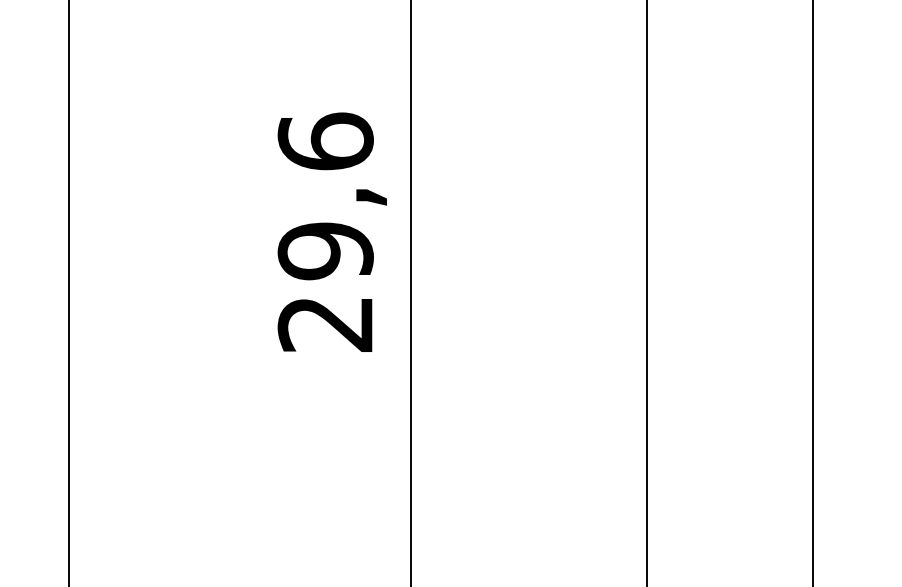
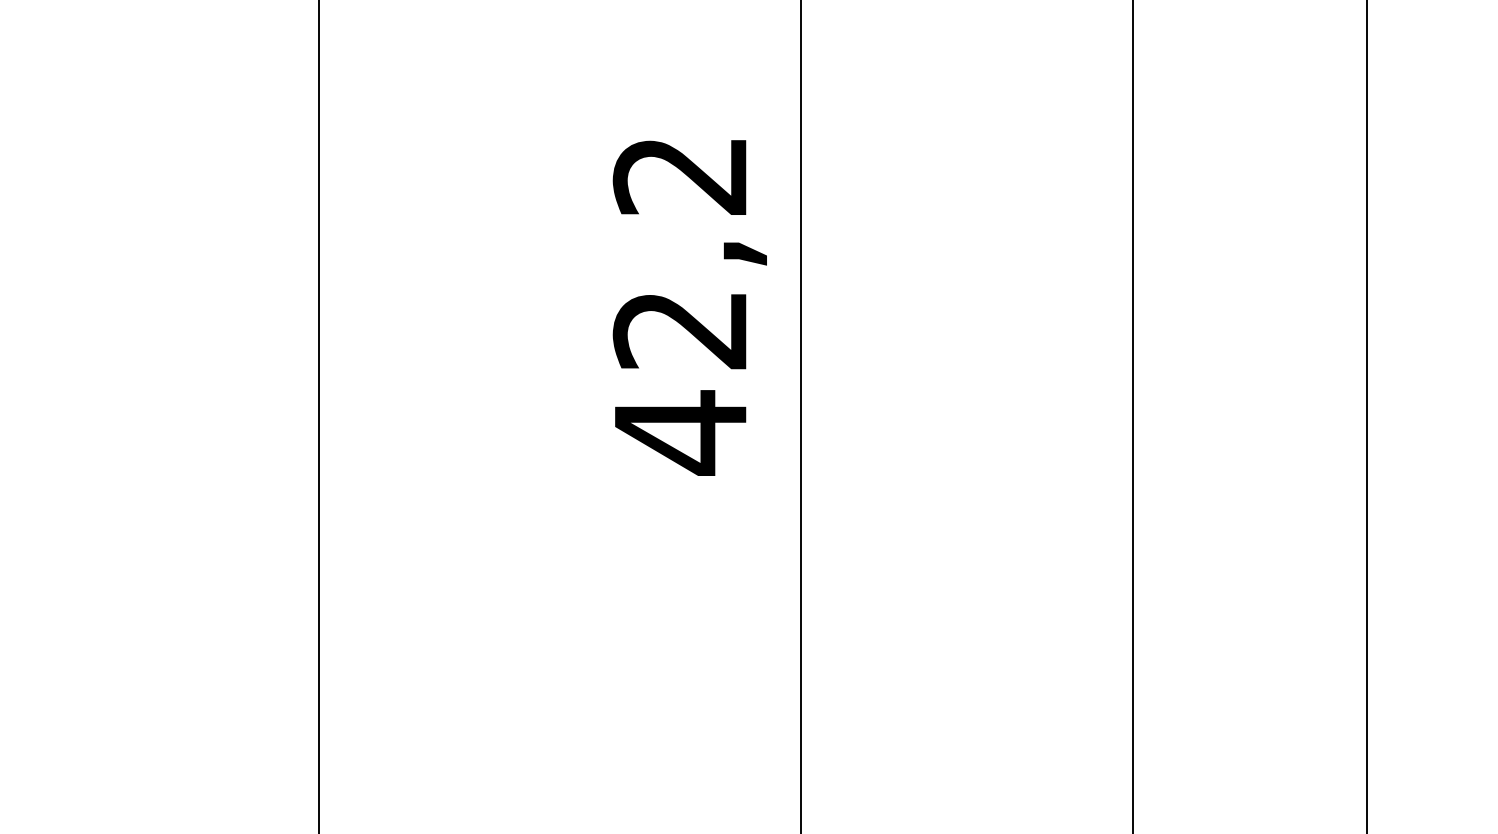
text: (325, 233) -> (680, 304), 29,6 -> 42,2

